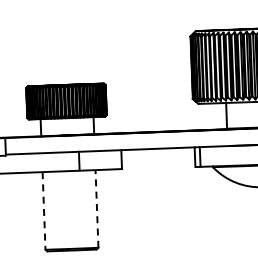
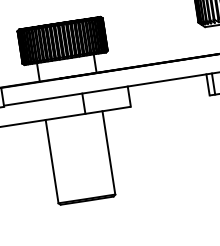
line: (97, 208) -> (109, 152), dashed -> solid
line: (44, 210) -> (52, 161), dashed -> solid

